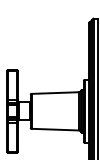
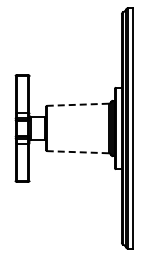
line: (54, 92) -> (77, 104), solid -> dashed
line: (54, 129) -> (77, 152), solid -> dashed

